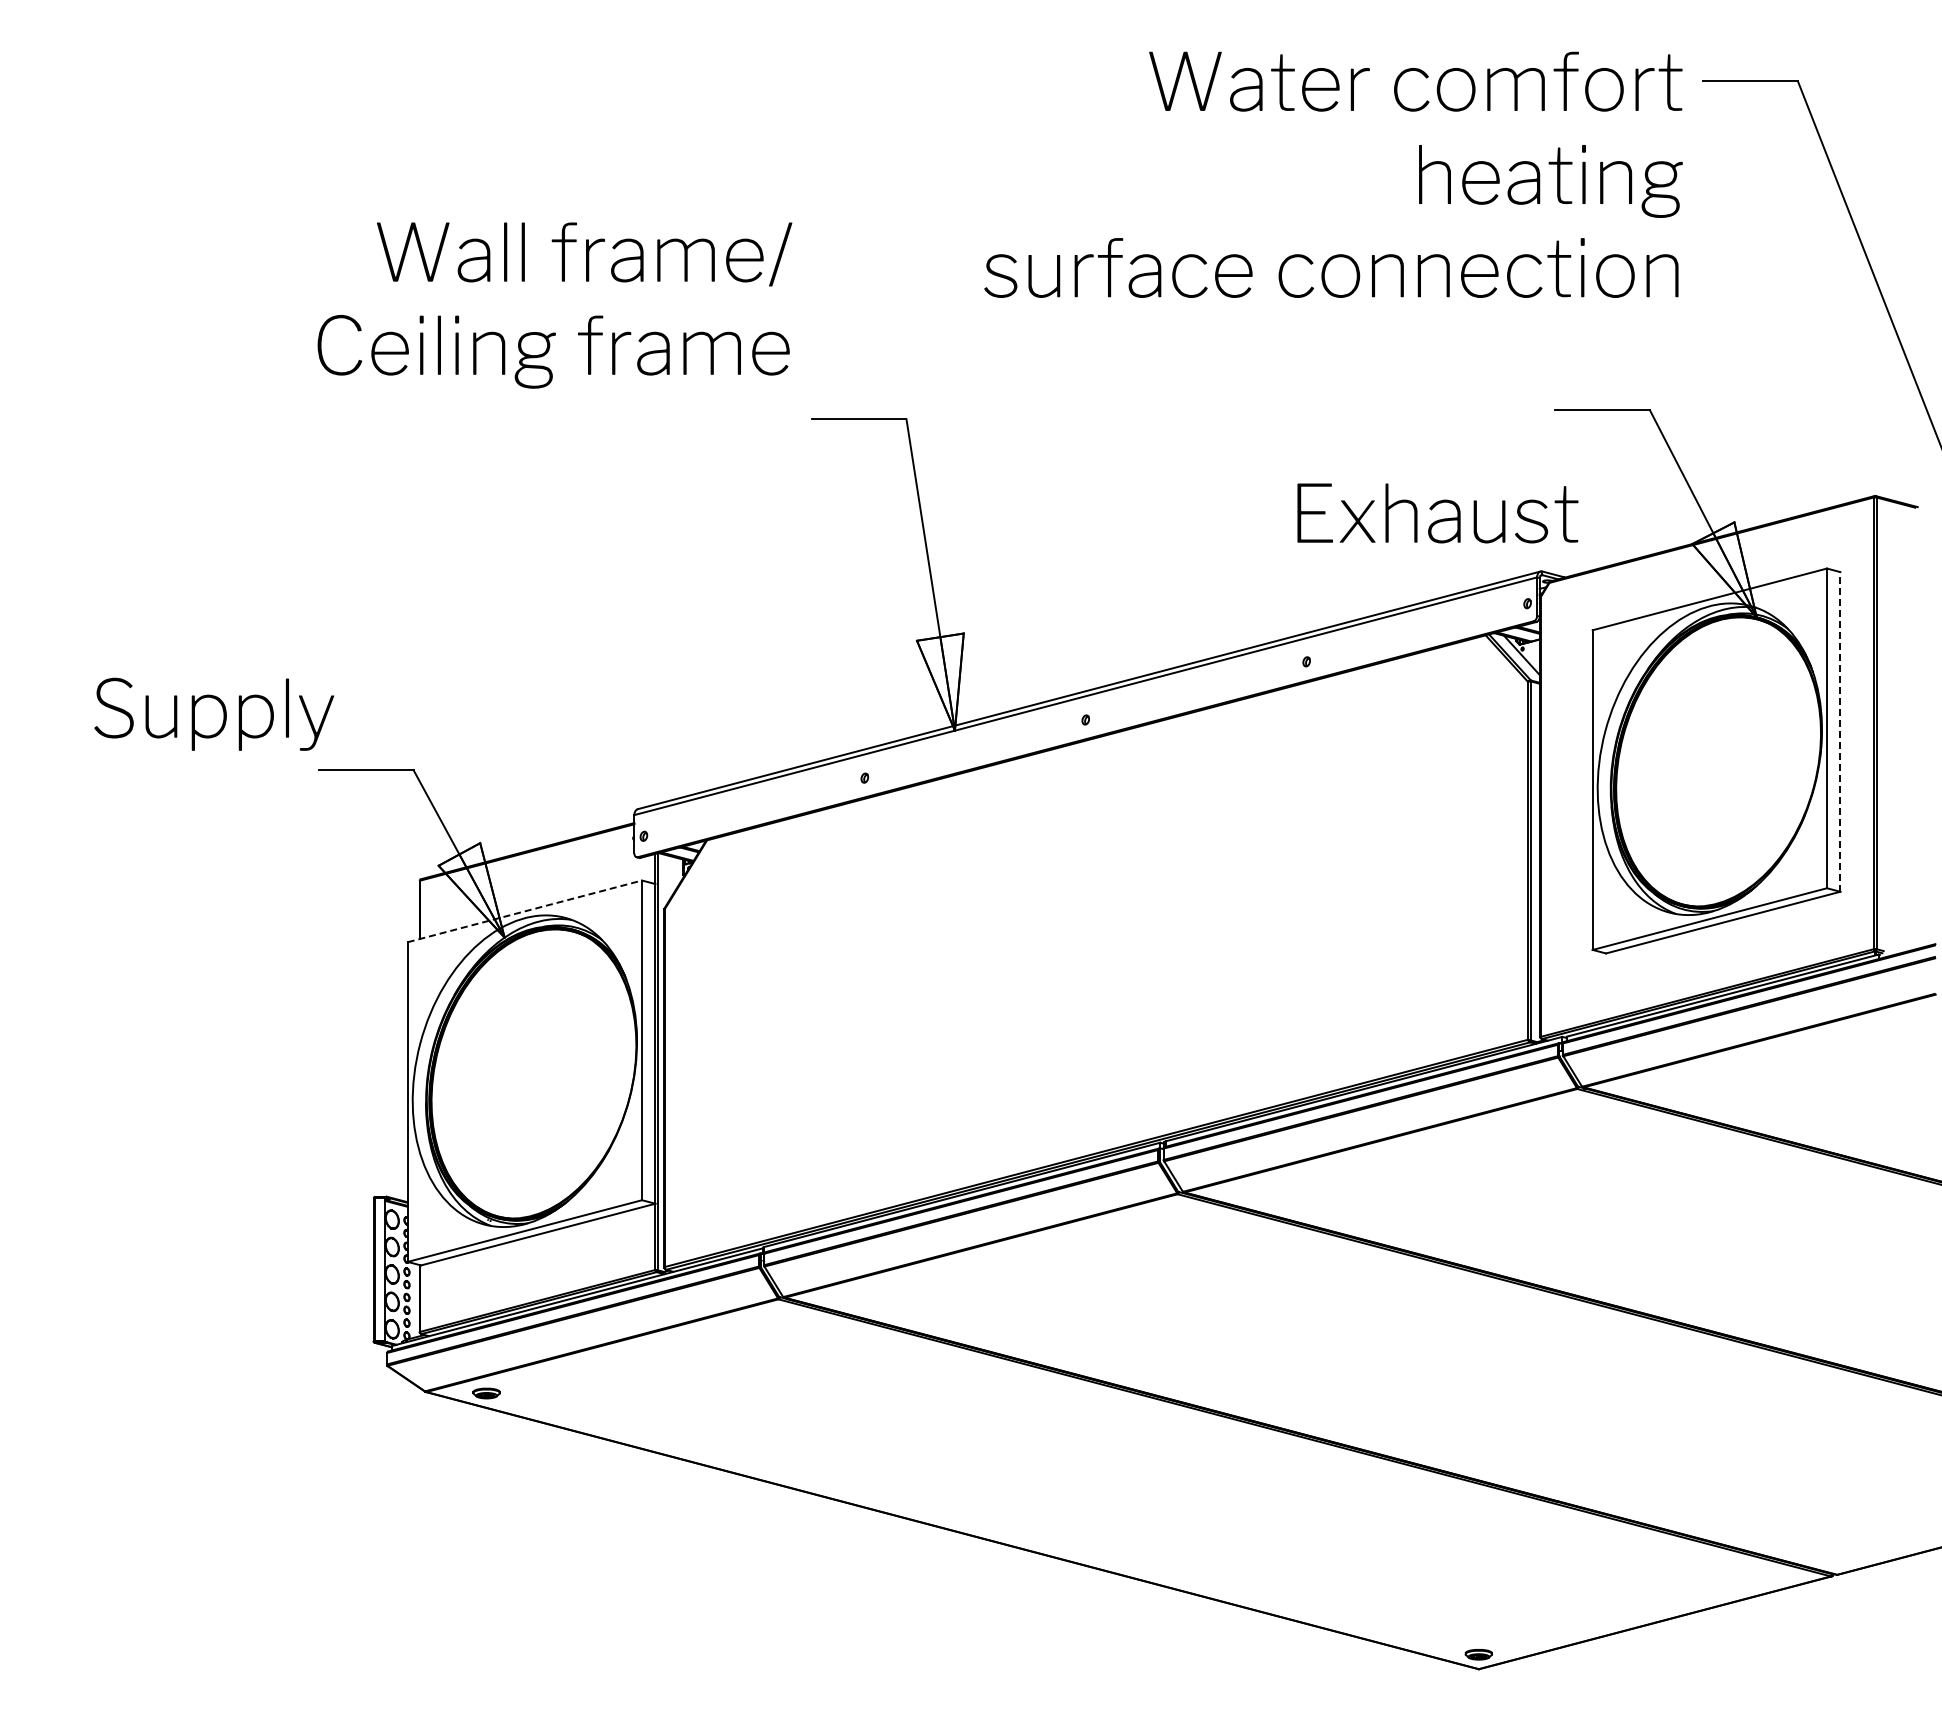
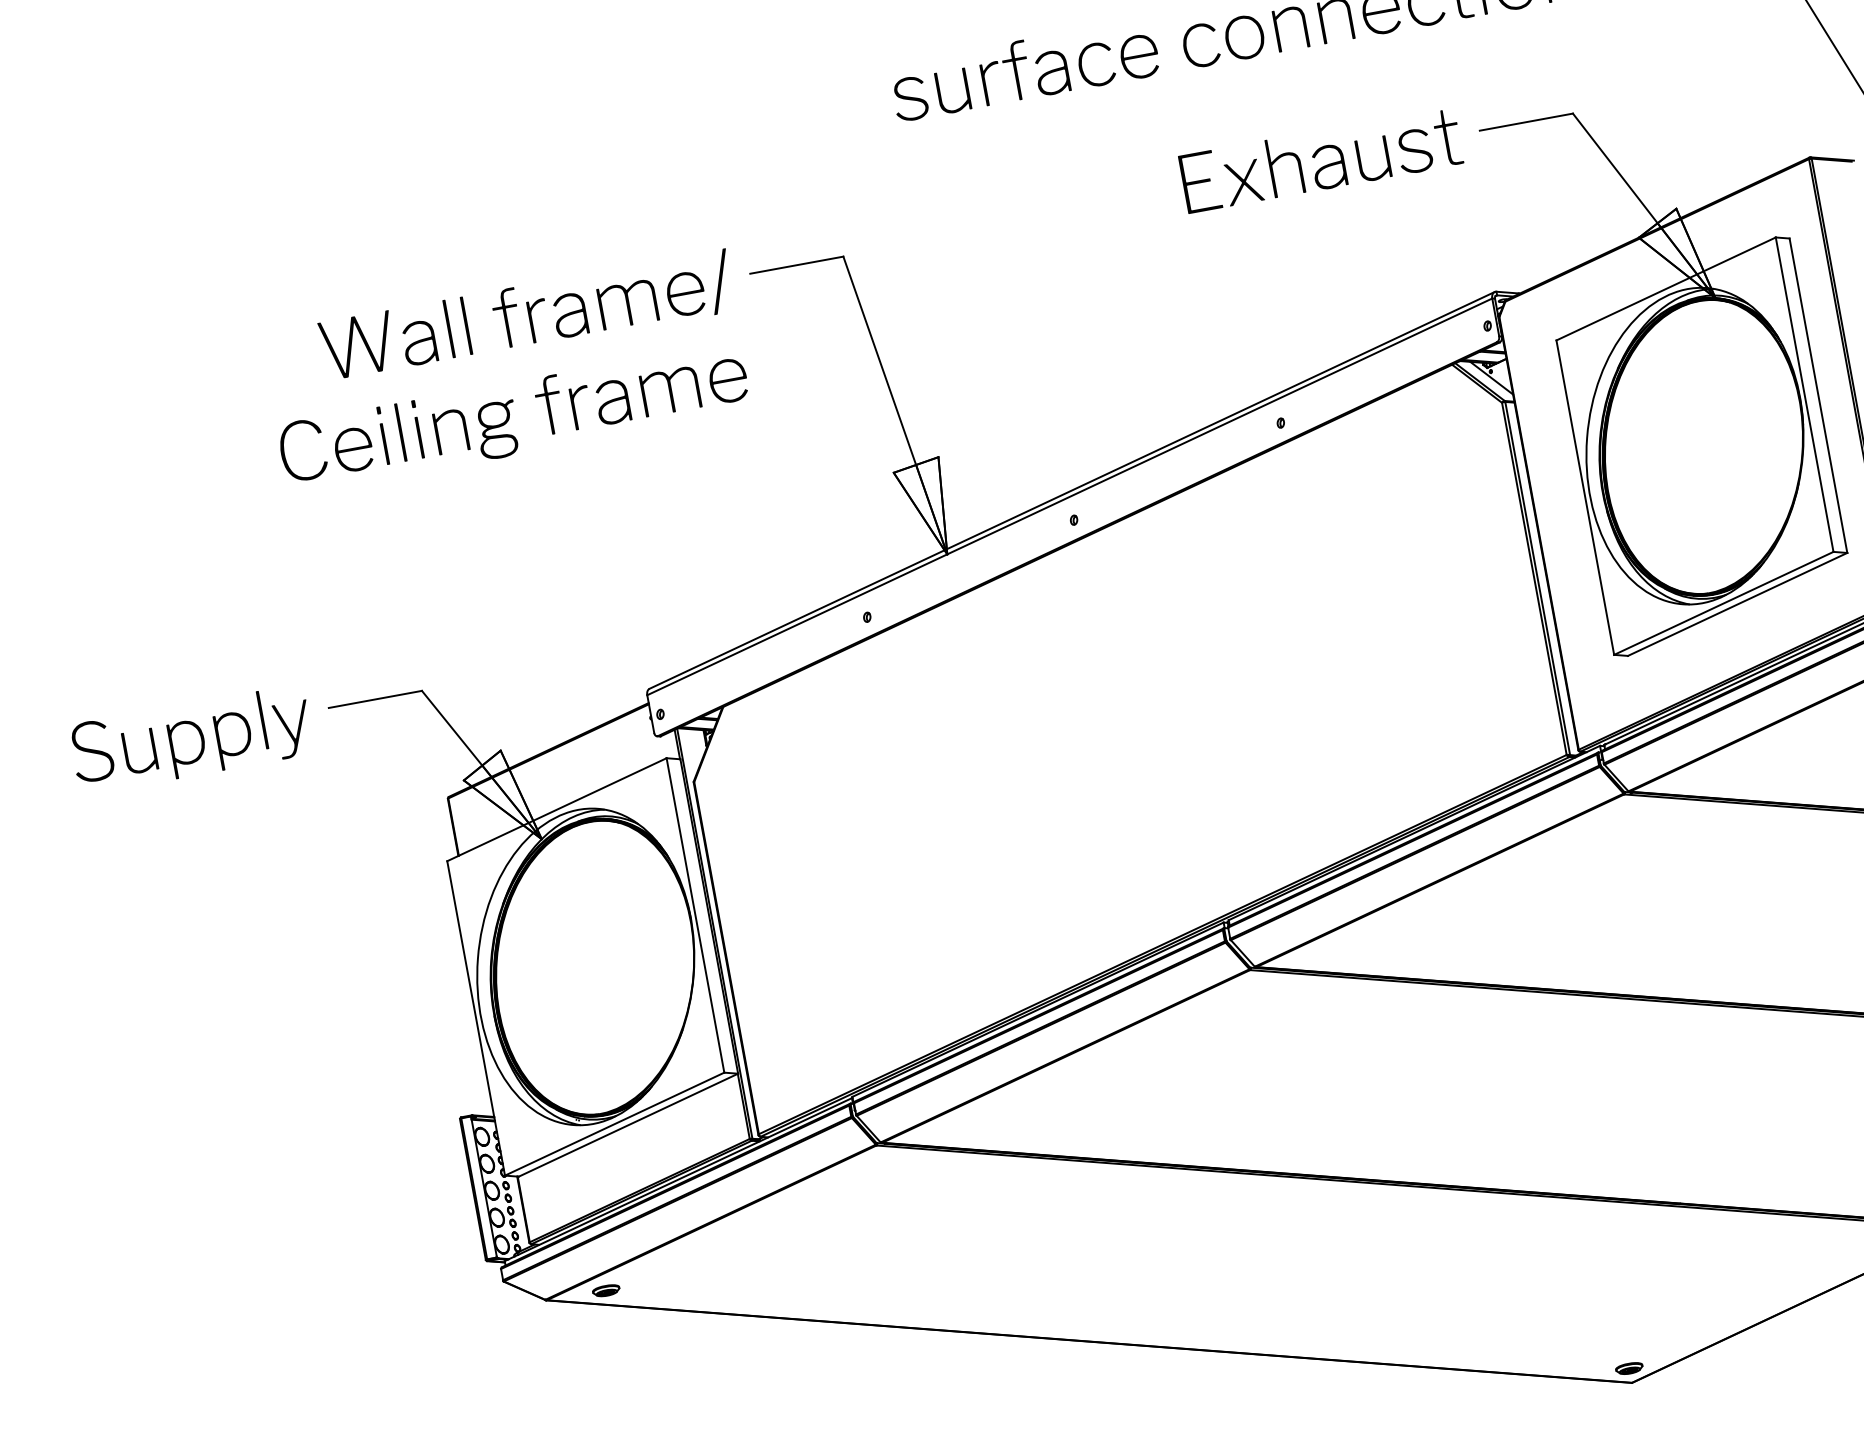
text: (554, 305) -> (506, 372), moved
text: (1437, 513) -> (1320, 160), moved
text: (213, 713) -> (190, 738), moved
line: (1840, 731) -> (1818, 395), dashed -> solid
line: (525, 911) -> (557, 809), dashed -> solid

